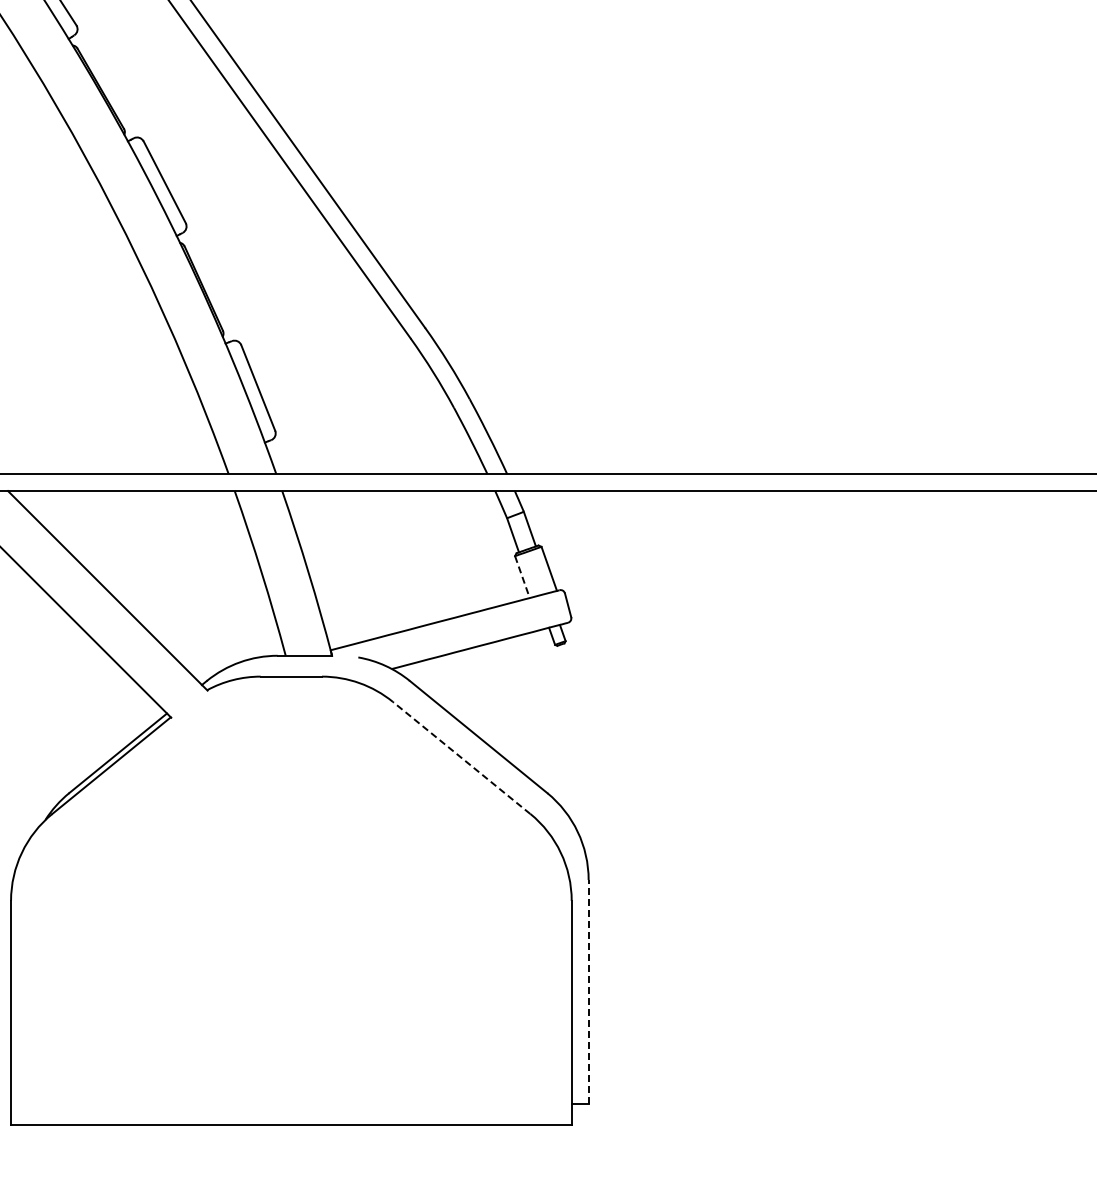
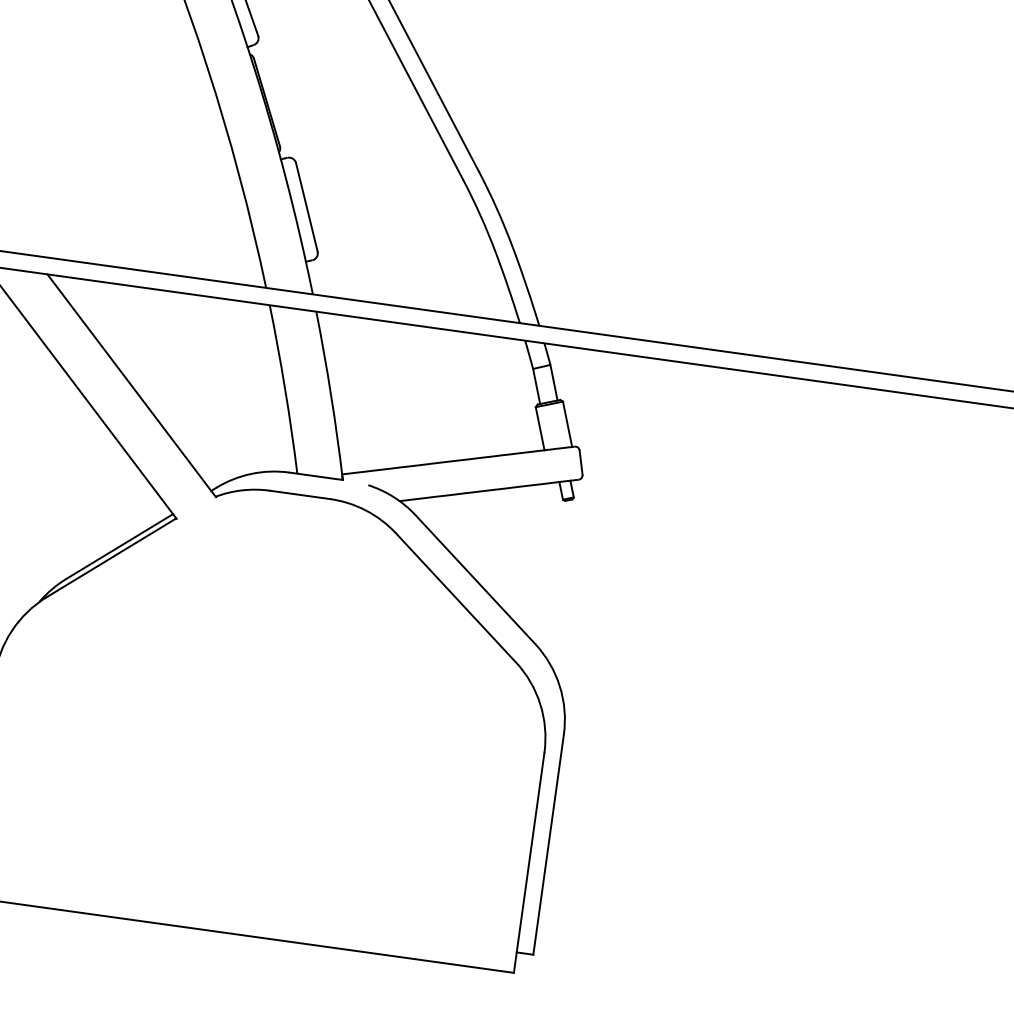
line: (522, 577) -> (540, 429), dashed -> solid
line: (461, 757) -> (455, 597), dashed -> solid
line: (588, 991) -> (548, 844), dashed -> solid

